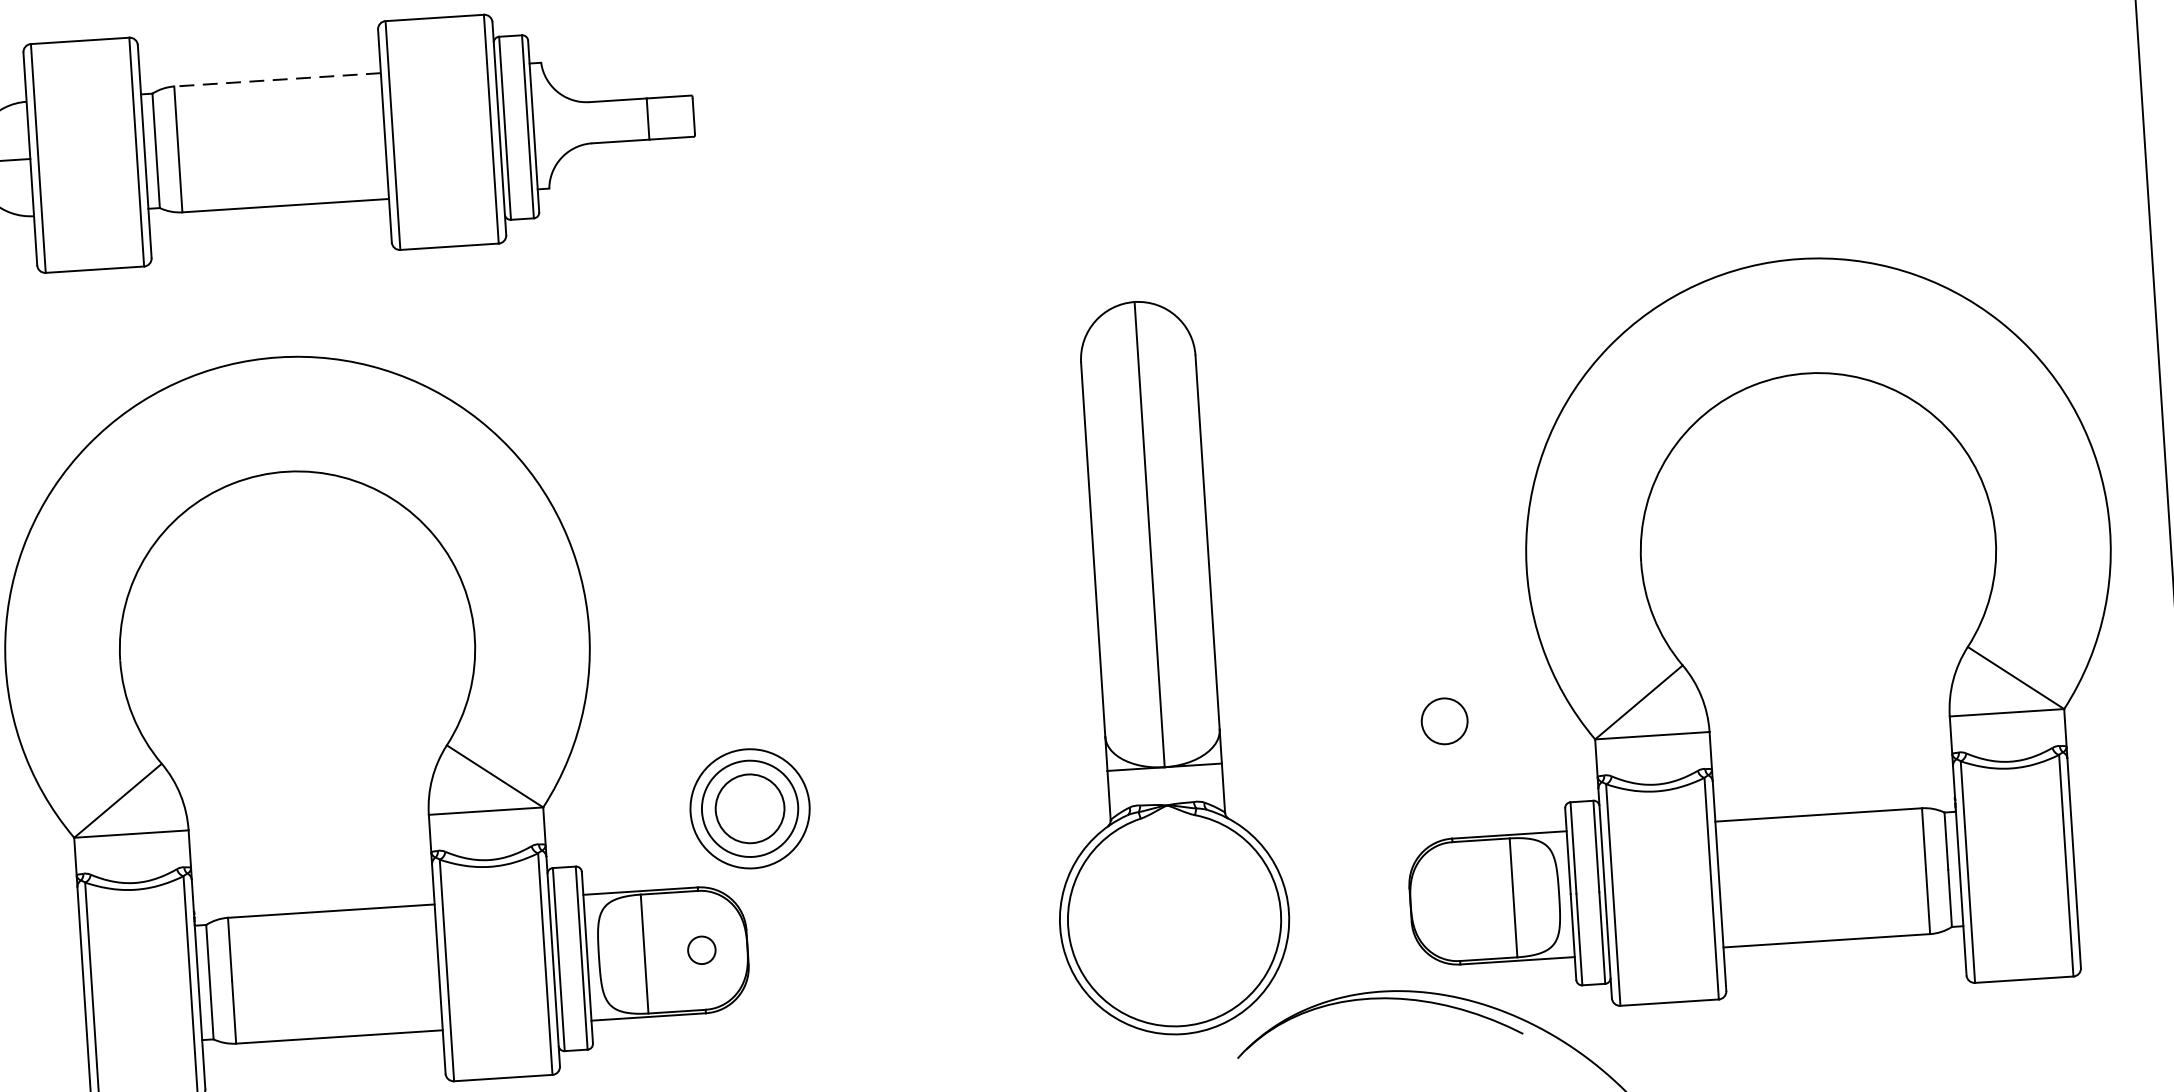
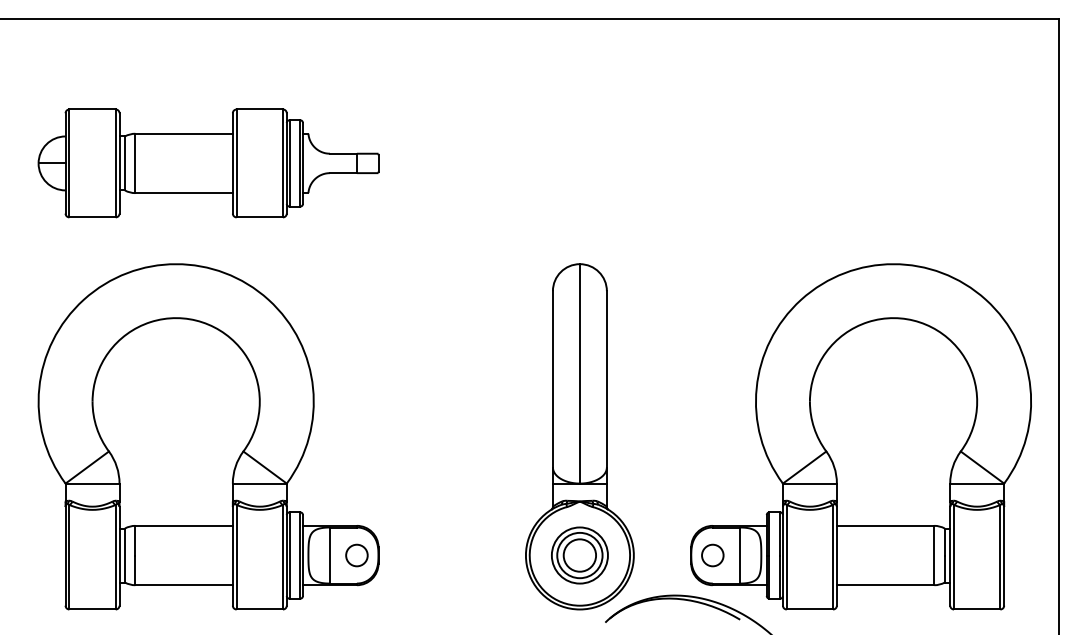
line: (278, 79) -> (184, 133), dashed -> solid
circle: (1444, 721) -> (712, 555), moved
part: (749, 808) -> (579, 555), moved
circle: (700, 950) -> (356, 555), size x1.67

